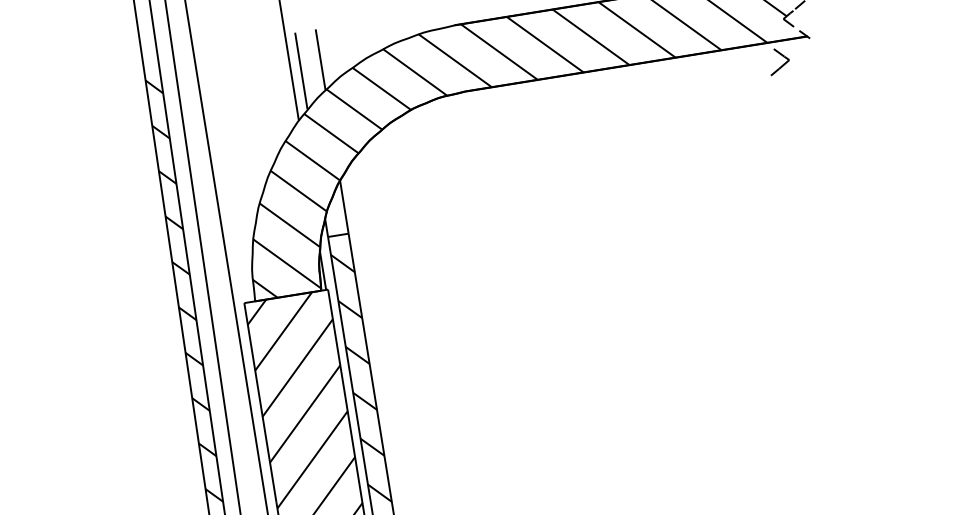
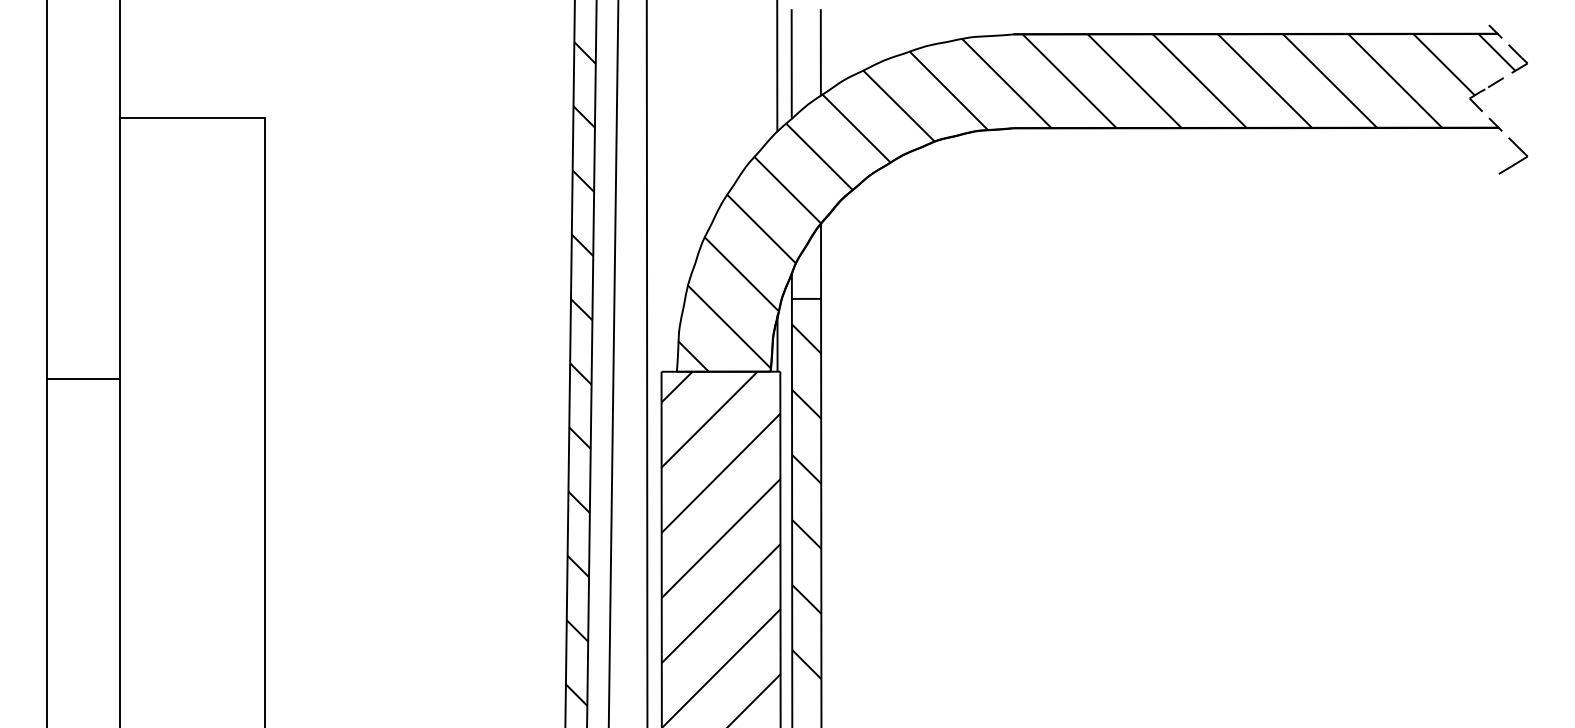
part: (782, 64) -> (1517, 161), moved

